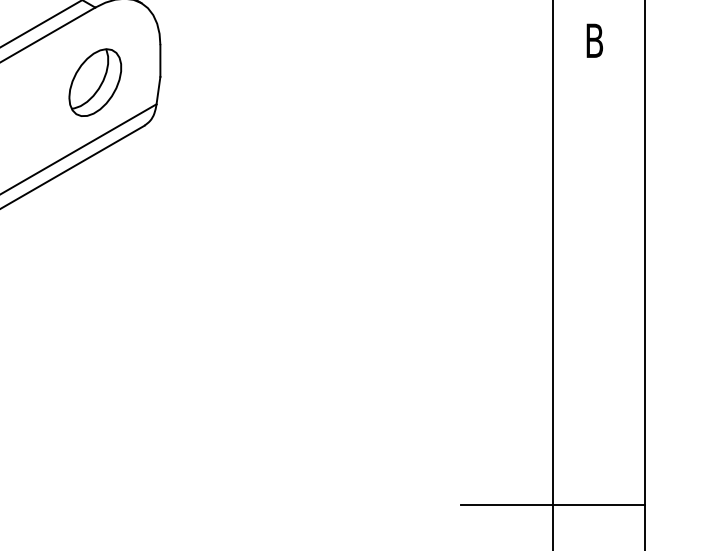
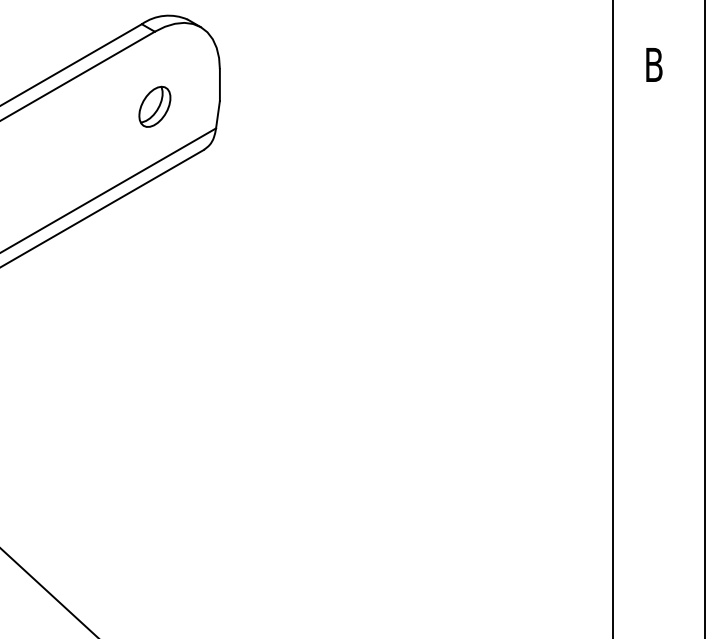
part: (94, 82) -> (154, 106), size x0.6
line: (552, 505) -> (612, 529), removed

